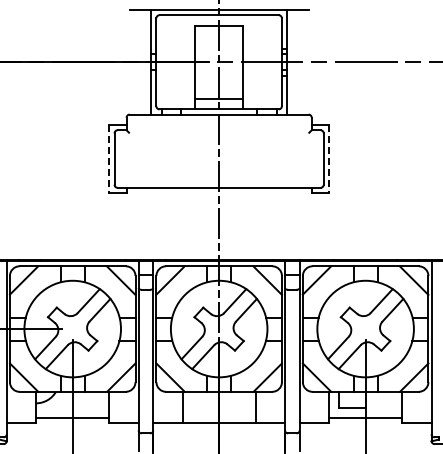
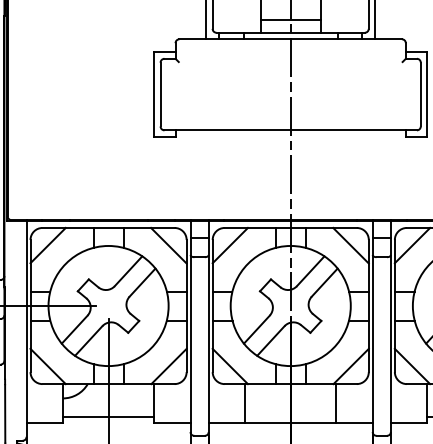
line: (109, 159) -> (154, 95), dashed -> solid
line: (328, 159) -> (426, 95), dashed -> solid

